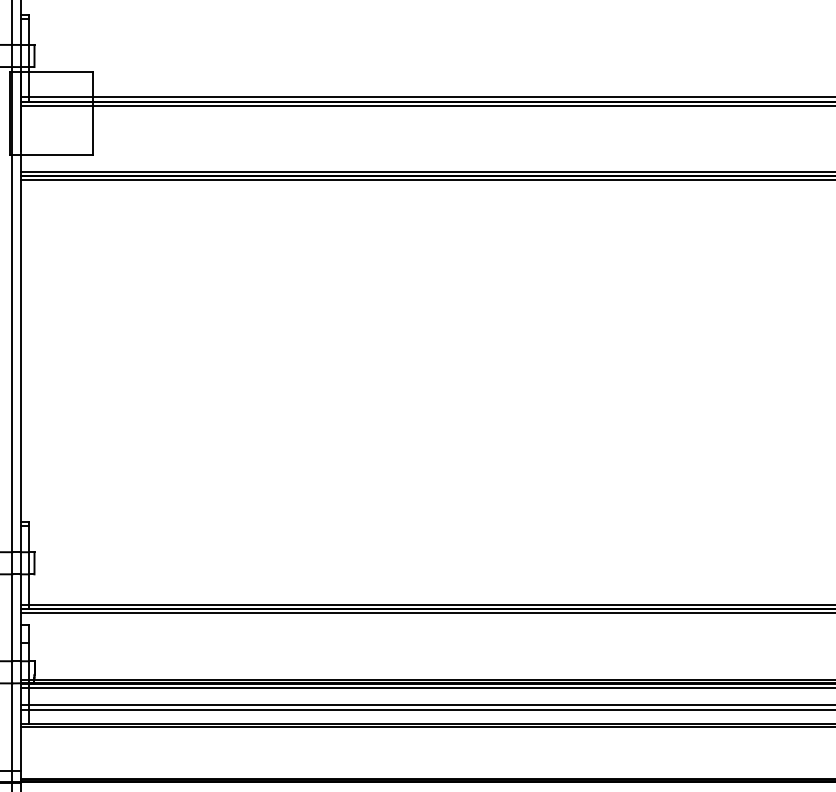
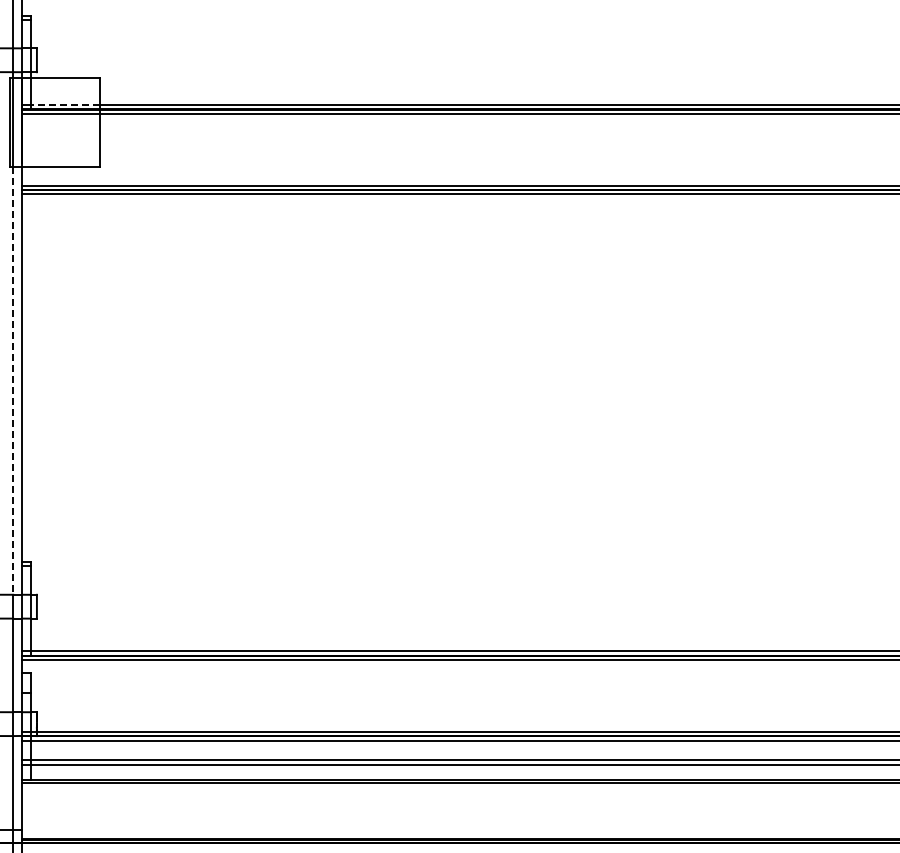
line: (60, 97) -> (64, 104), solid -> dashed
line: (12, 354) -> (13, 381), solid -> dashed

